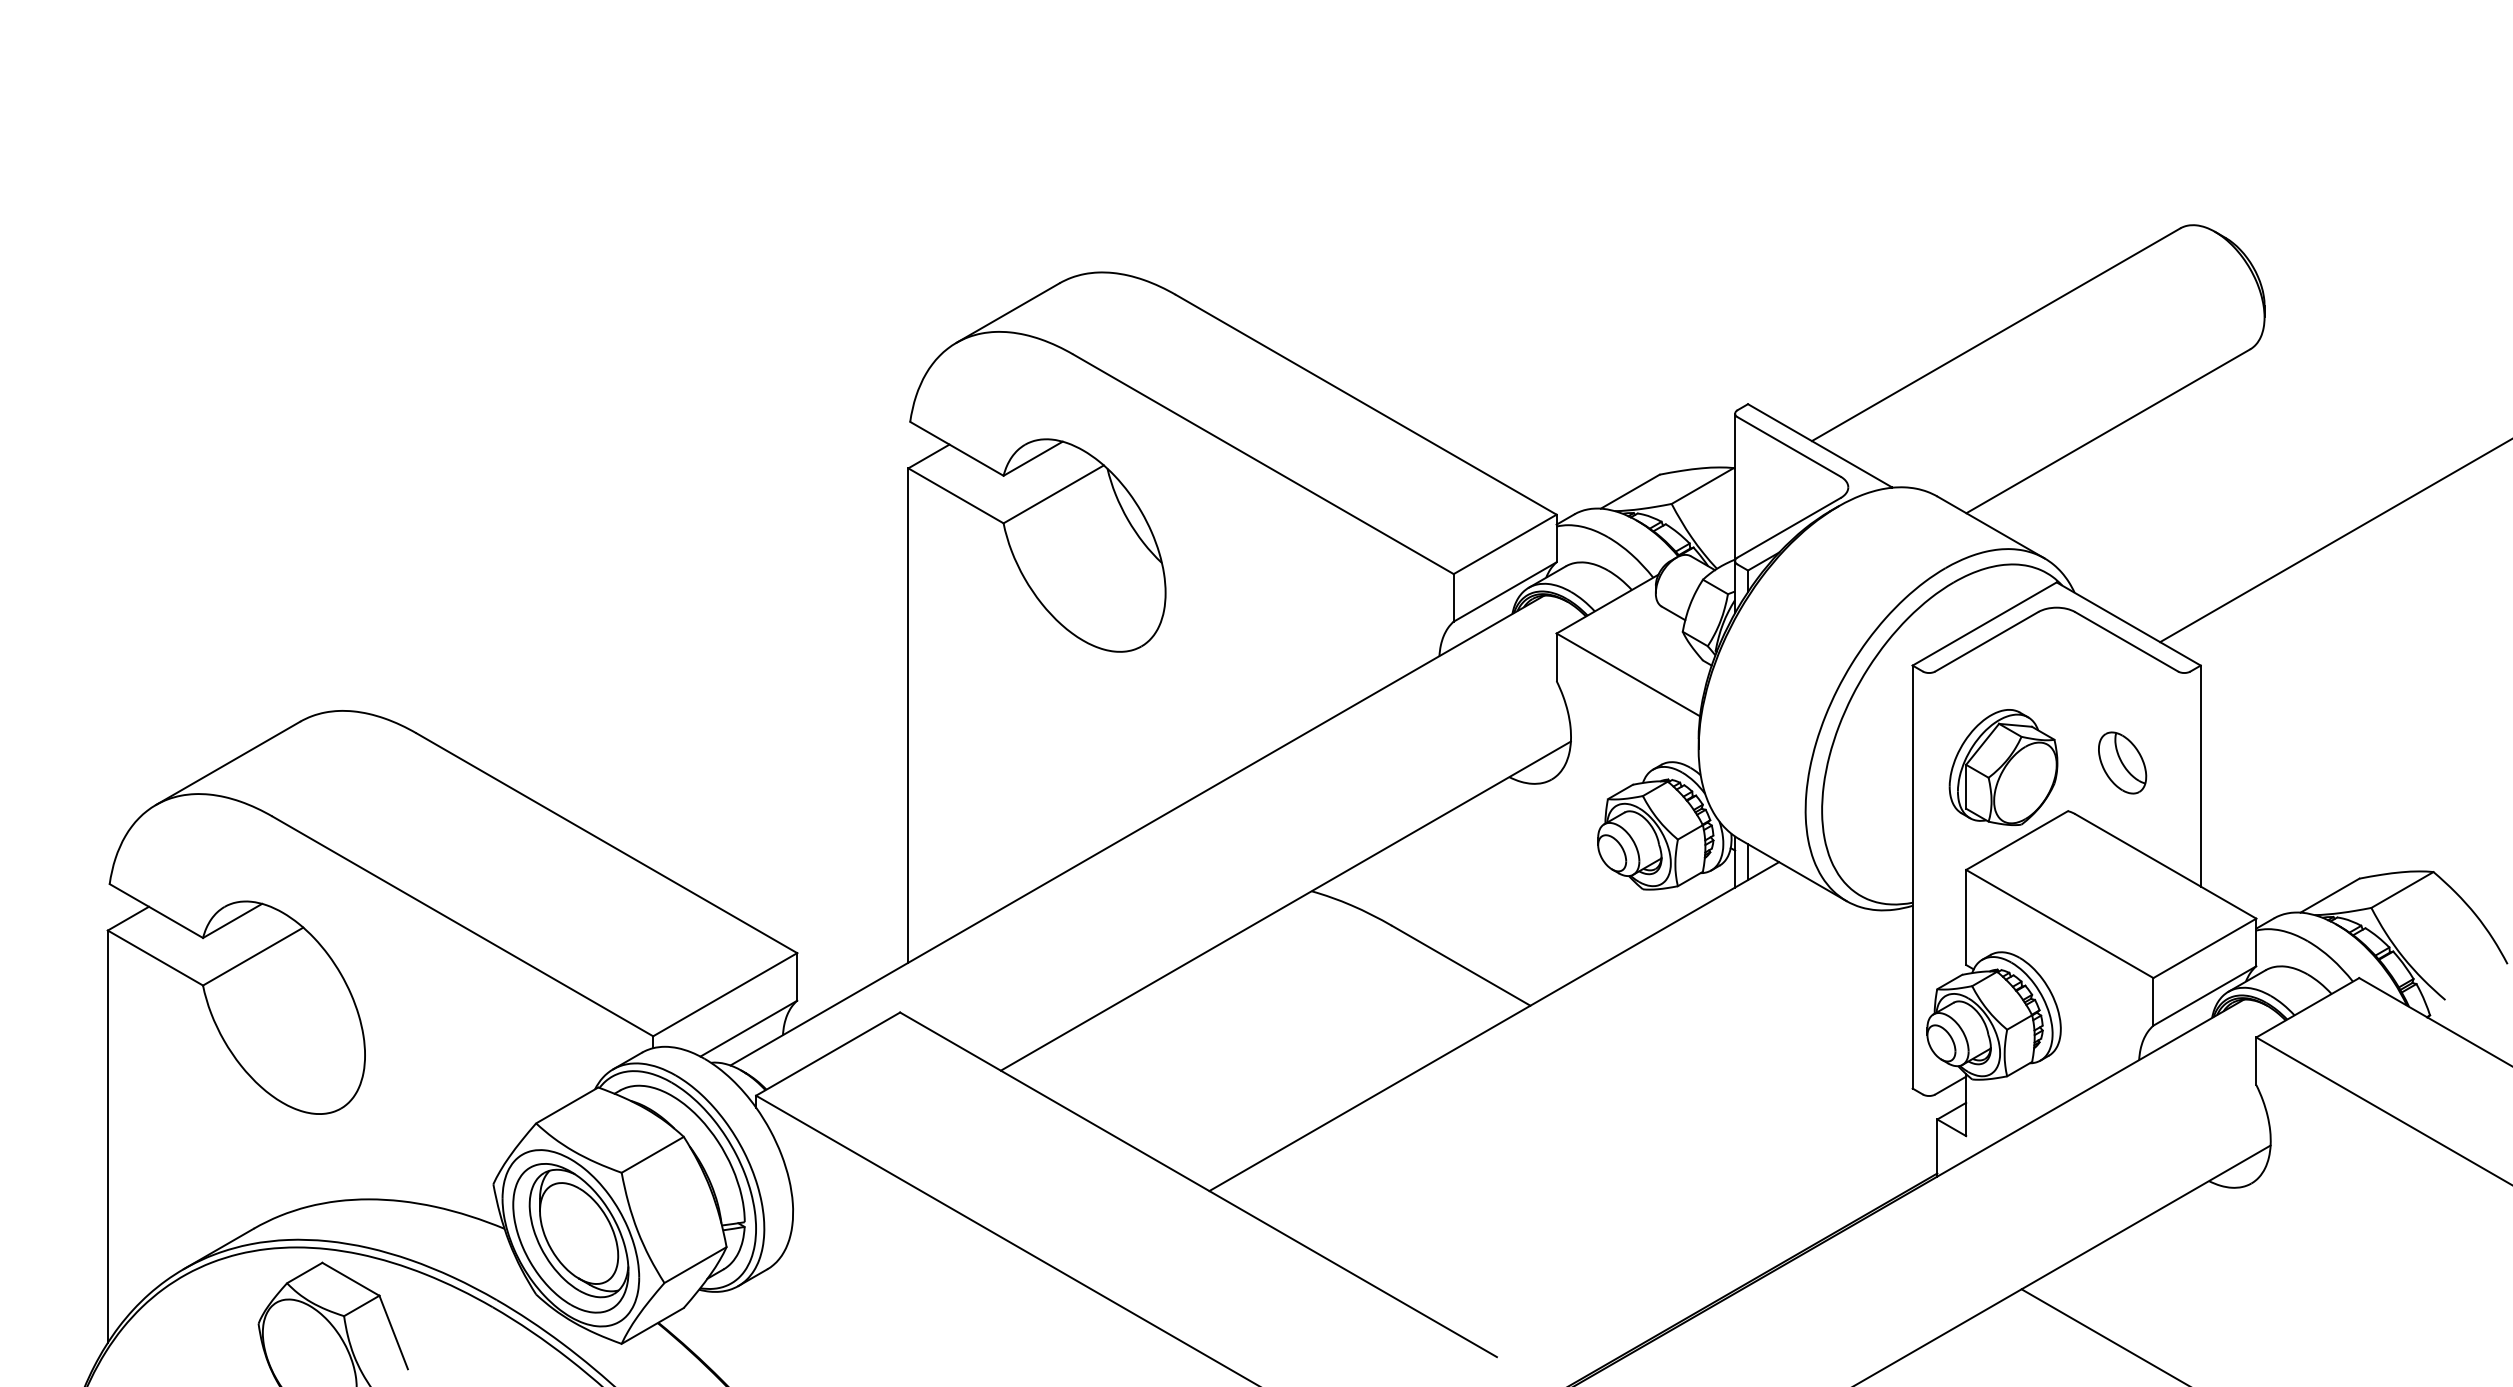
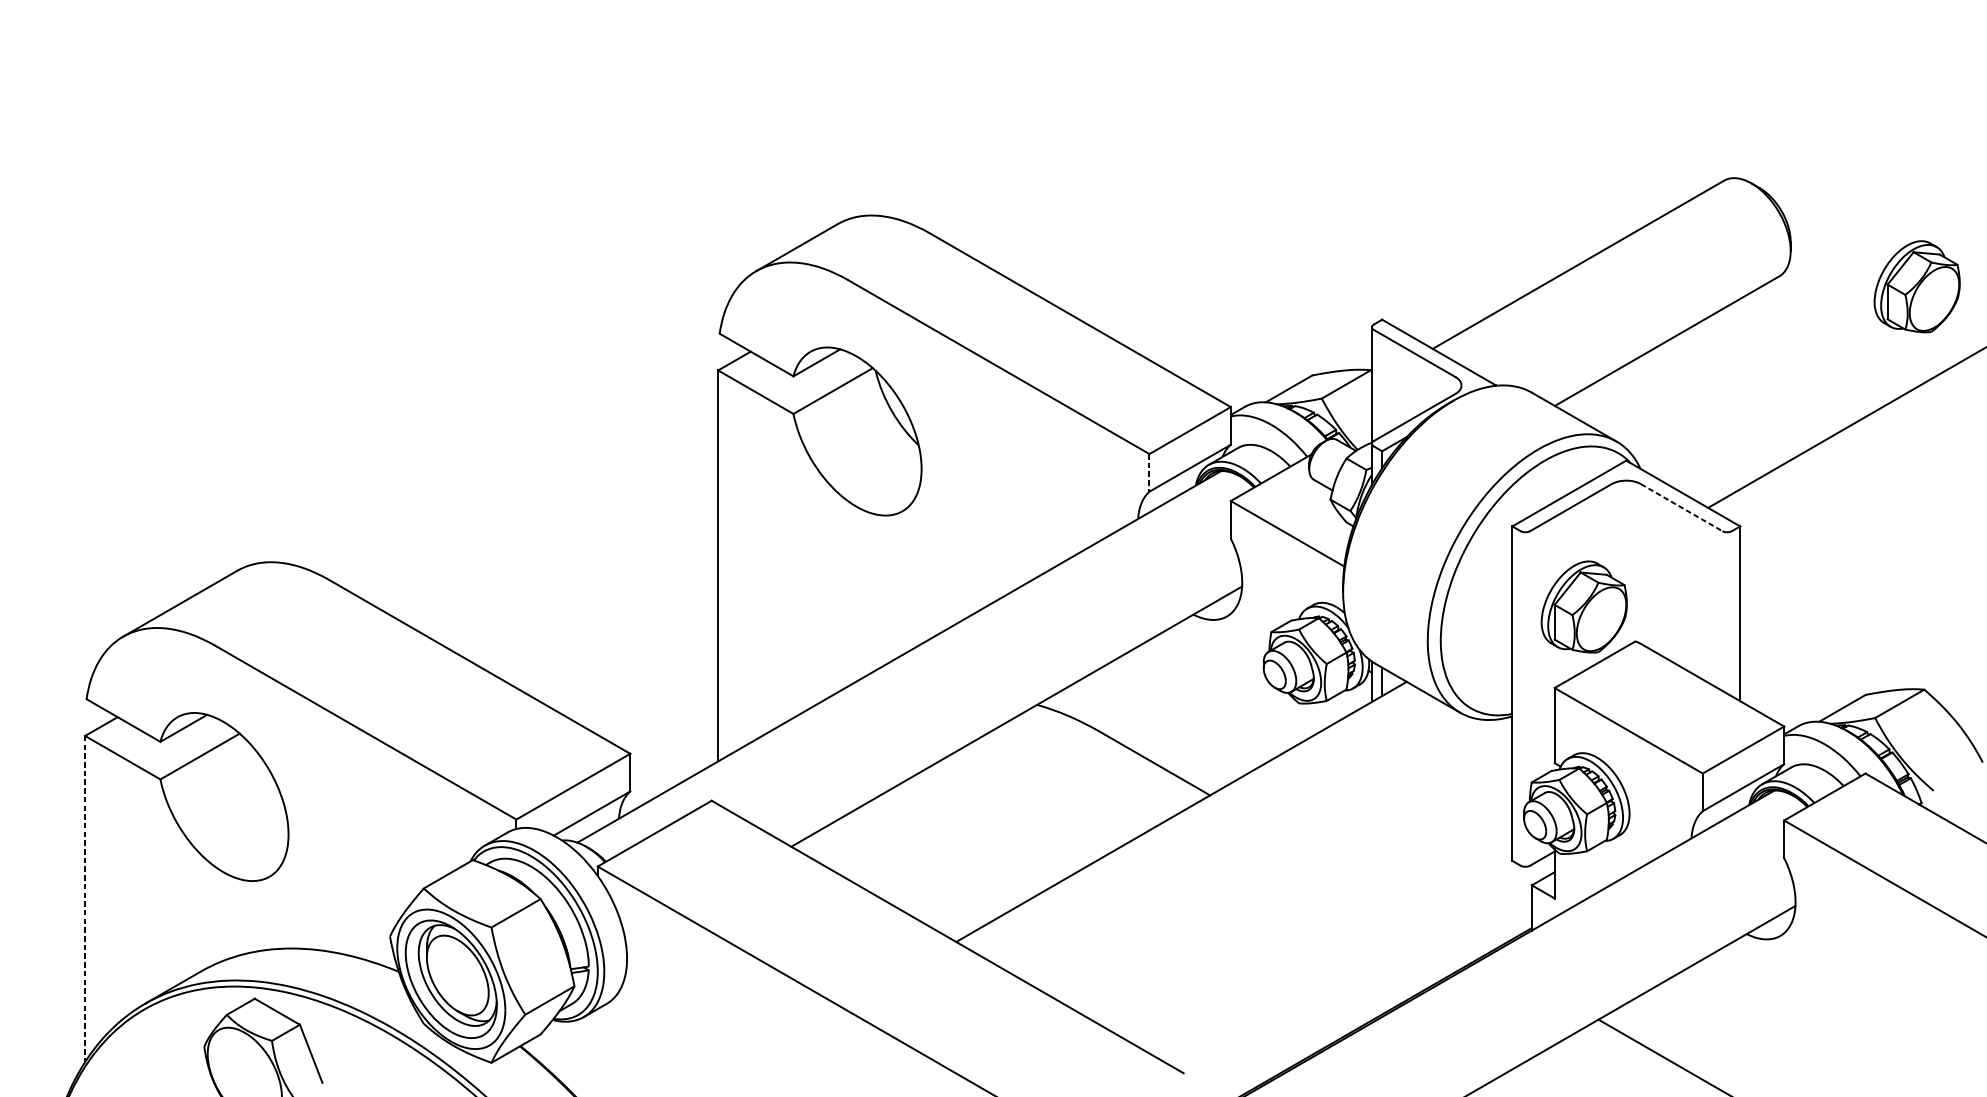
part: (2424, 362) -> (1917, 286), added
line: (1453, 597) -> (1149, 472), solid -> dashed
line: (2127, 642) -> (1682, 508), solid -> dashed
part: (2122, 762) -> (1678, 603), removed
line: (107, 1137) -> (84, 899), solid -> dashed

